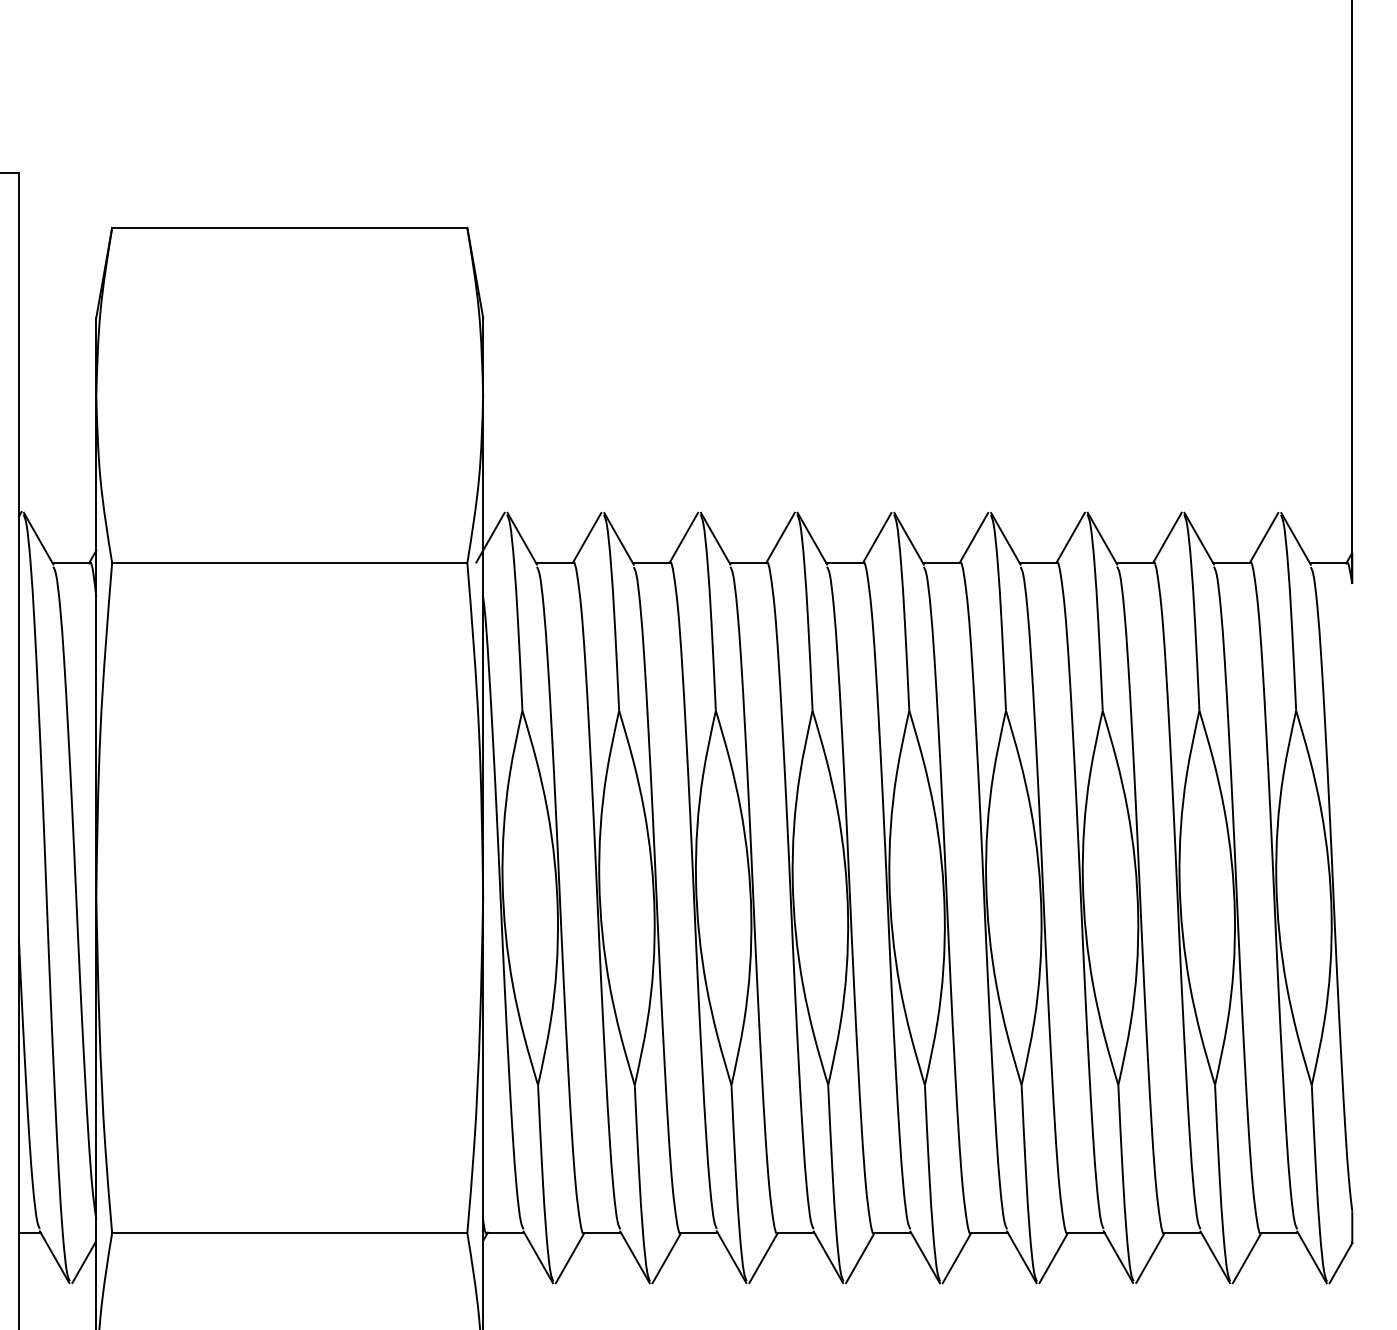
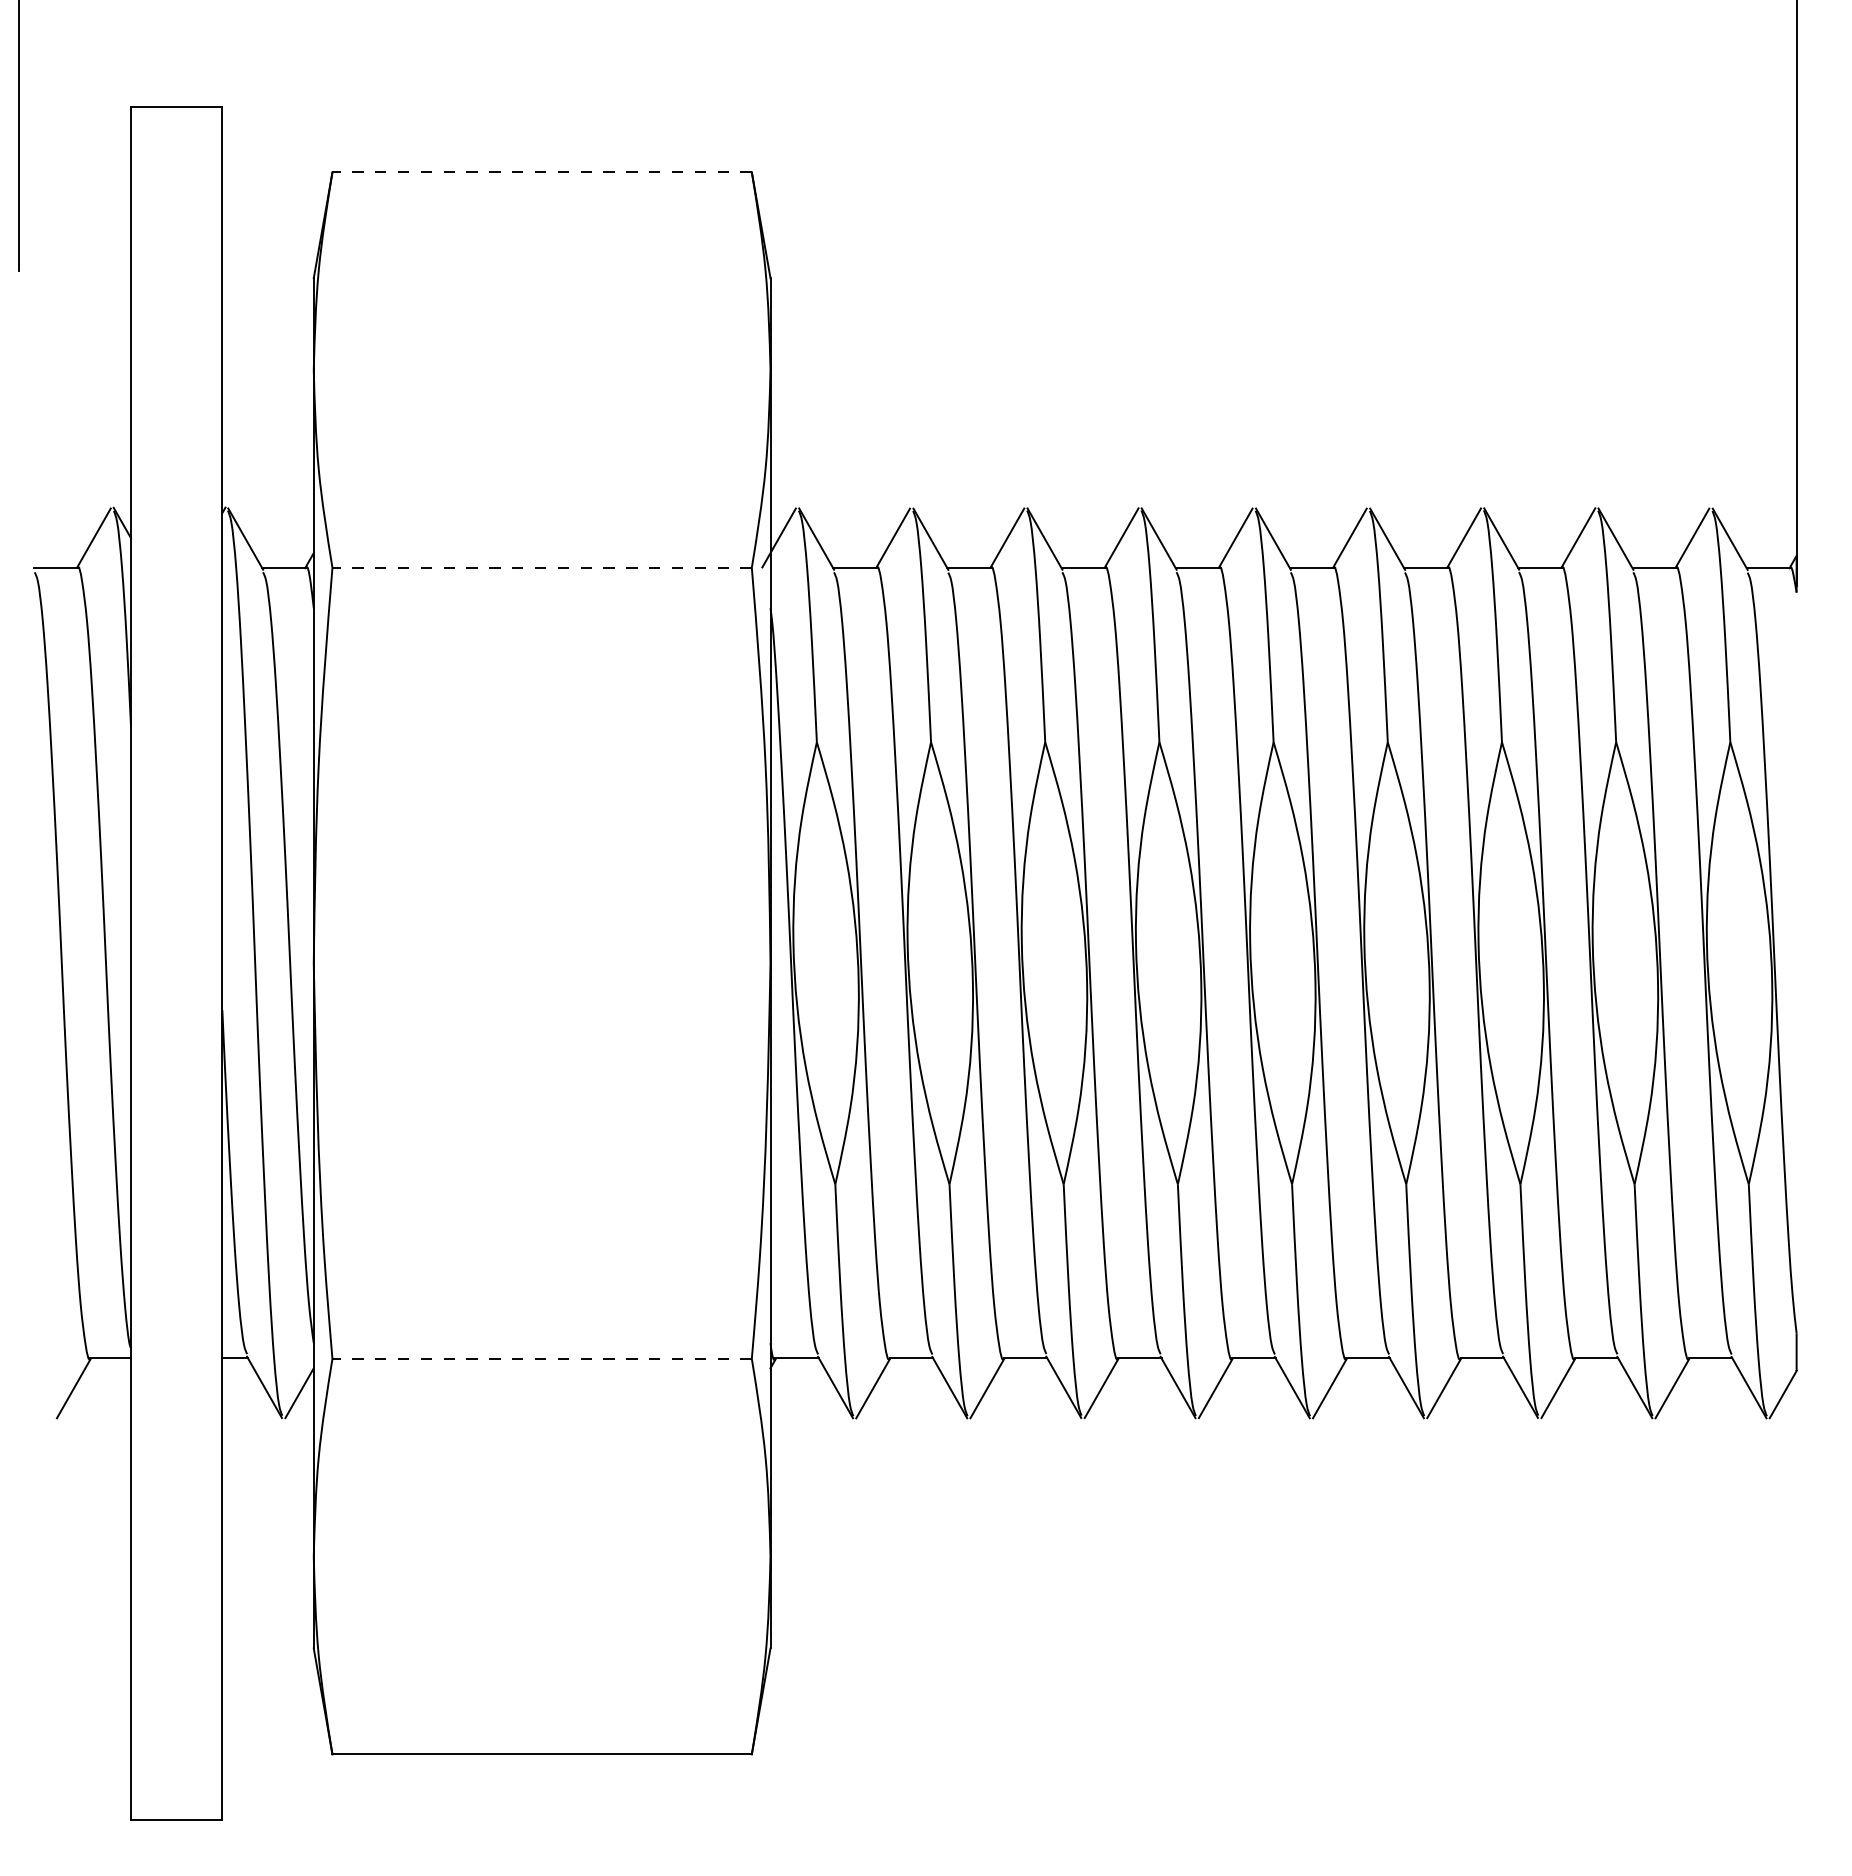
line: (290, 228) -> (542, 172), solid -> dashed
line: (290, 562) -> (542, 567), solid -> dashed
line: (290, 1232) -> (542, 1358), solid -> dashed

